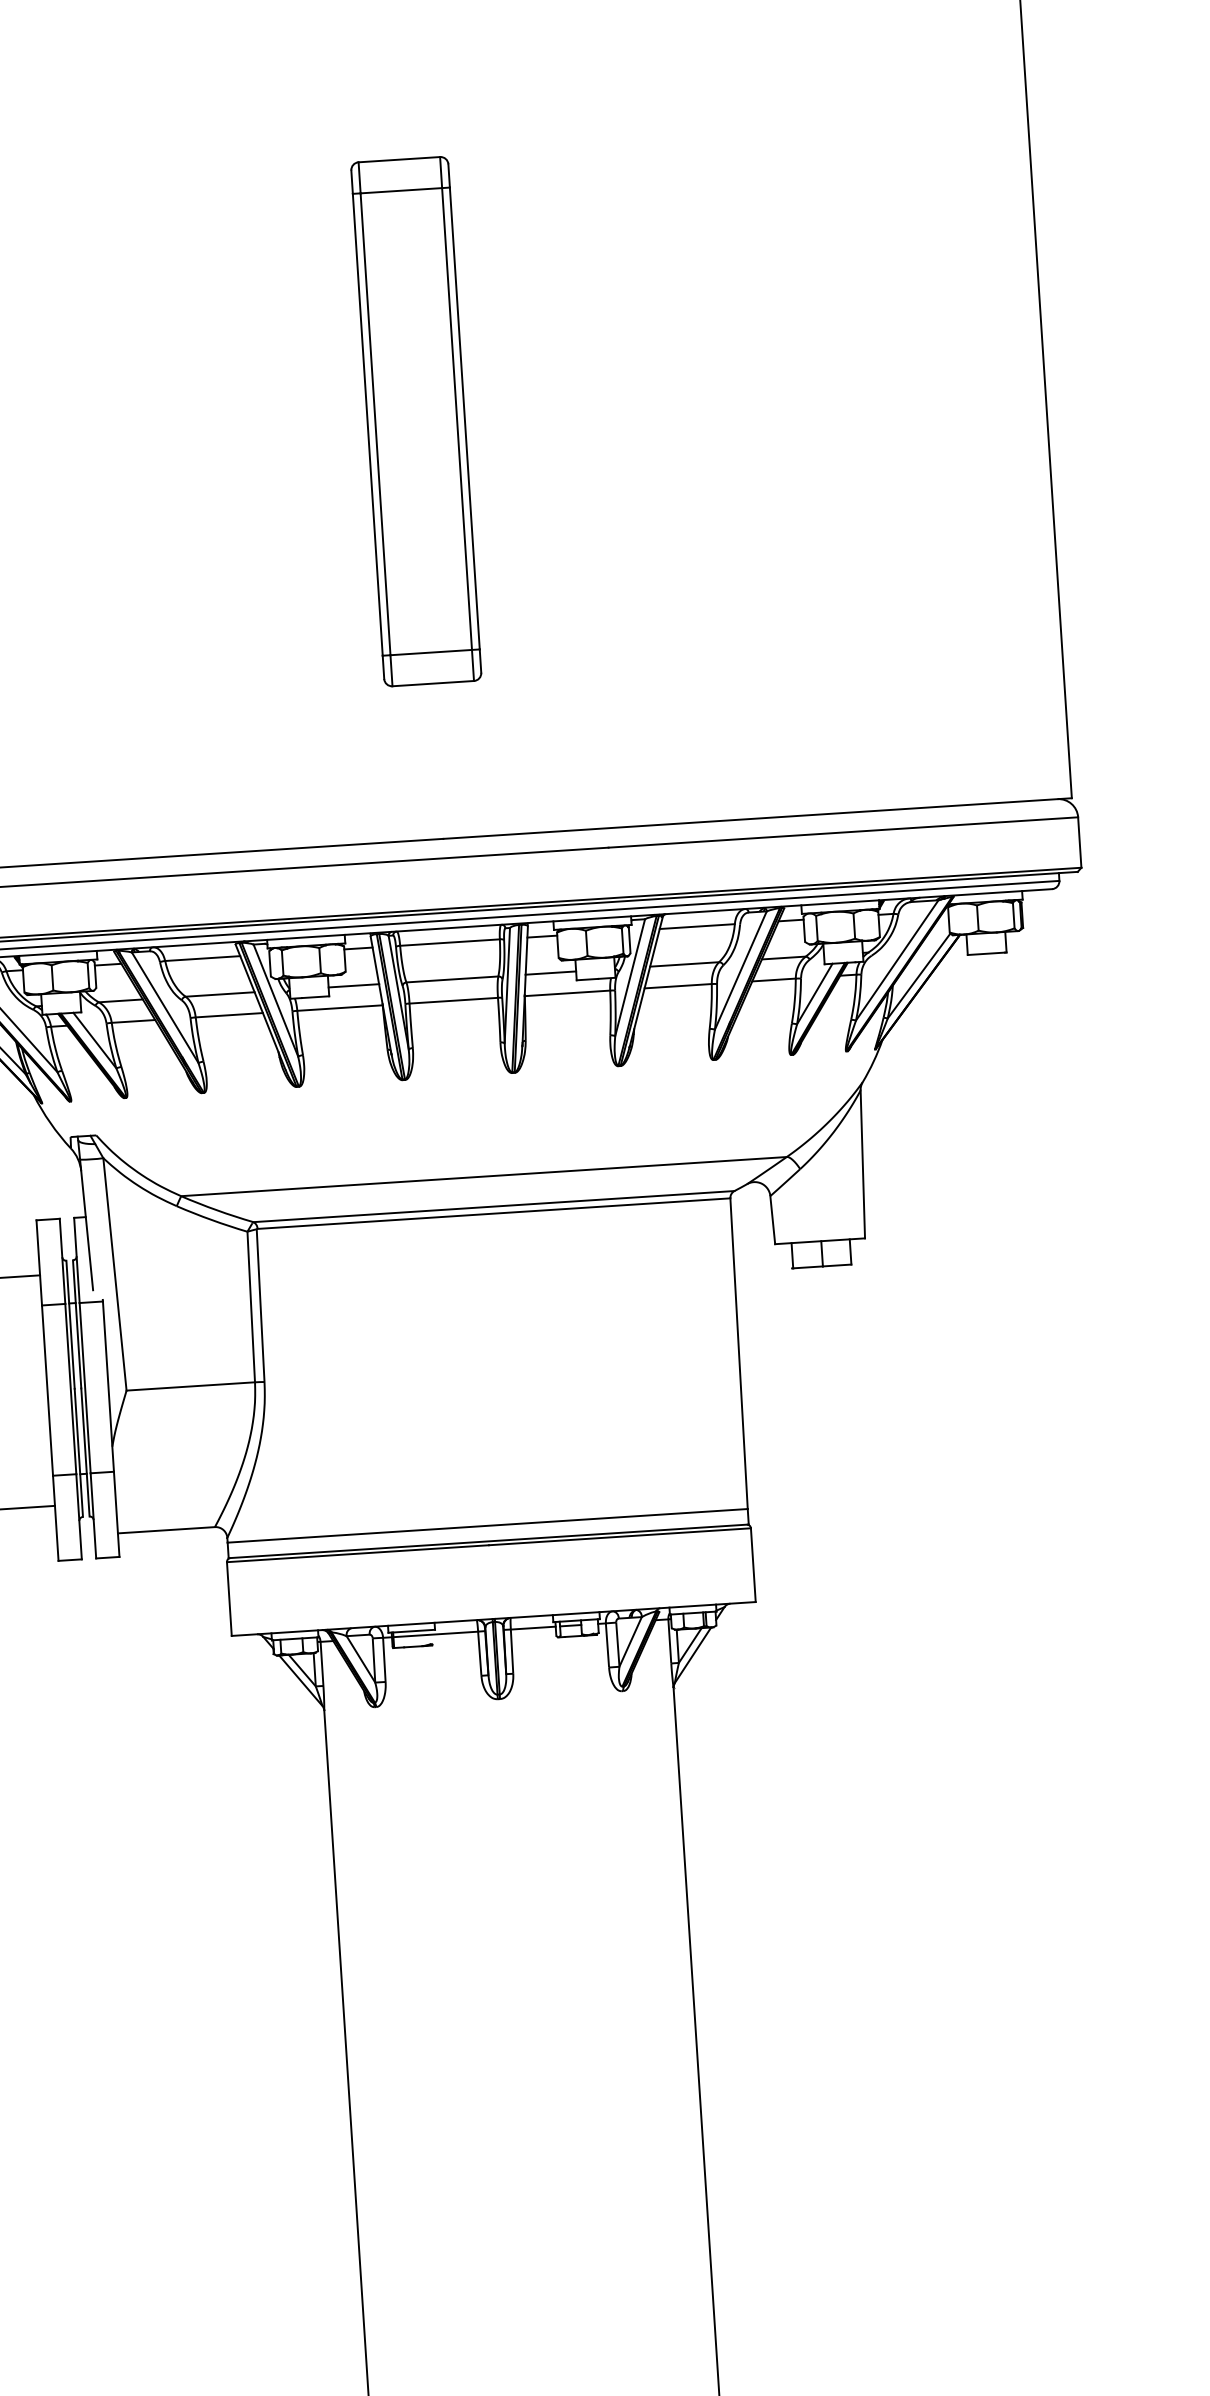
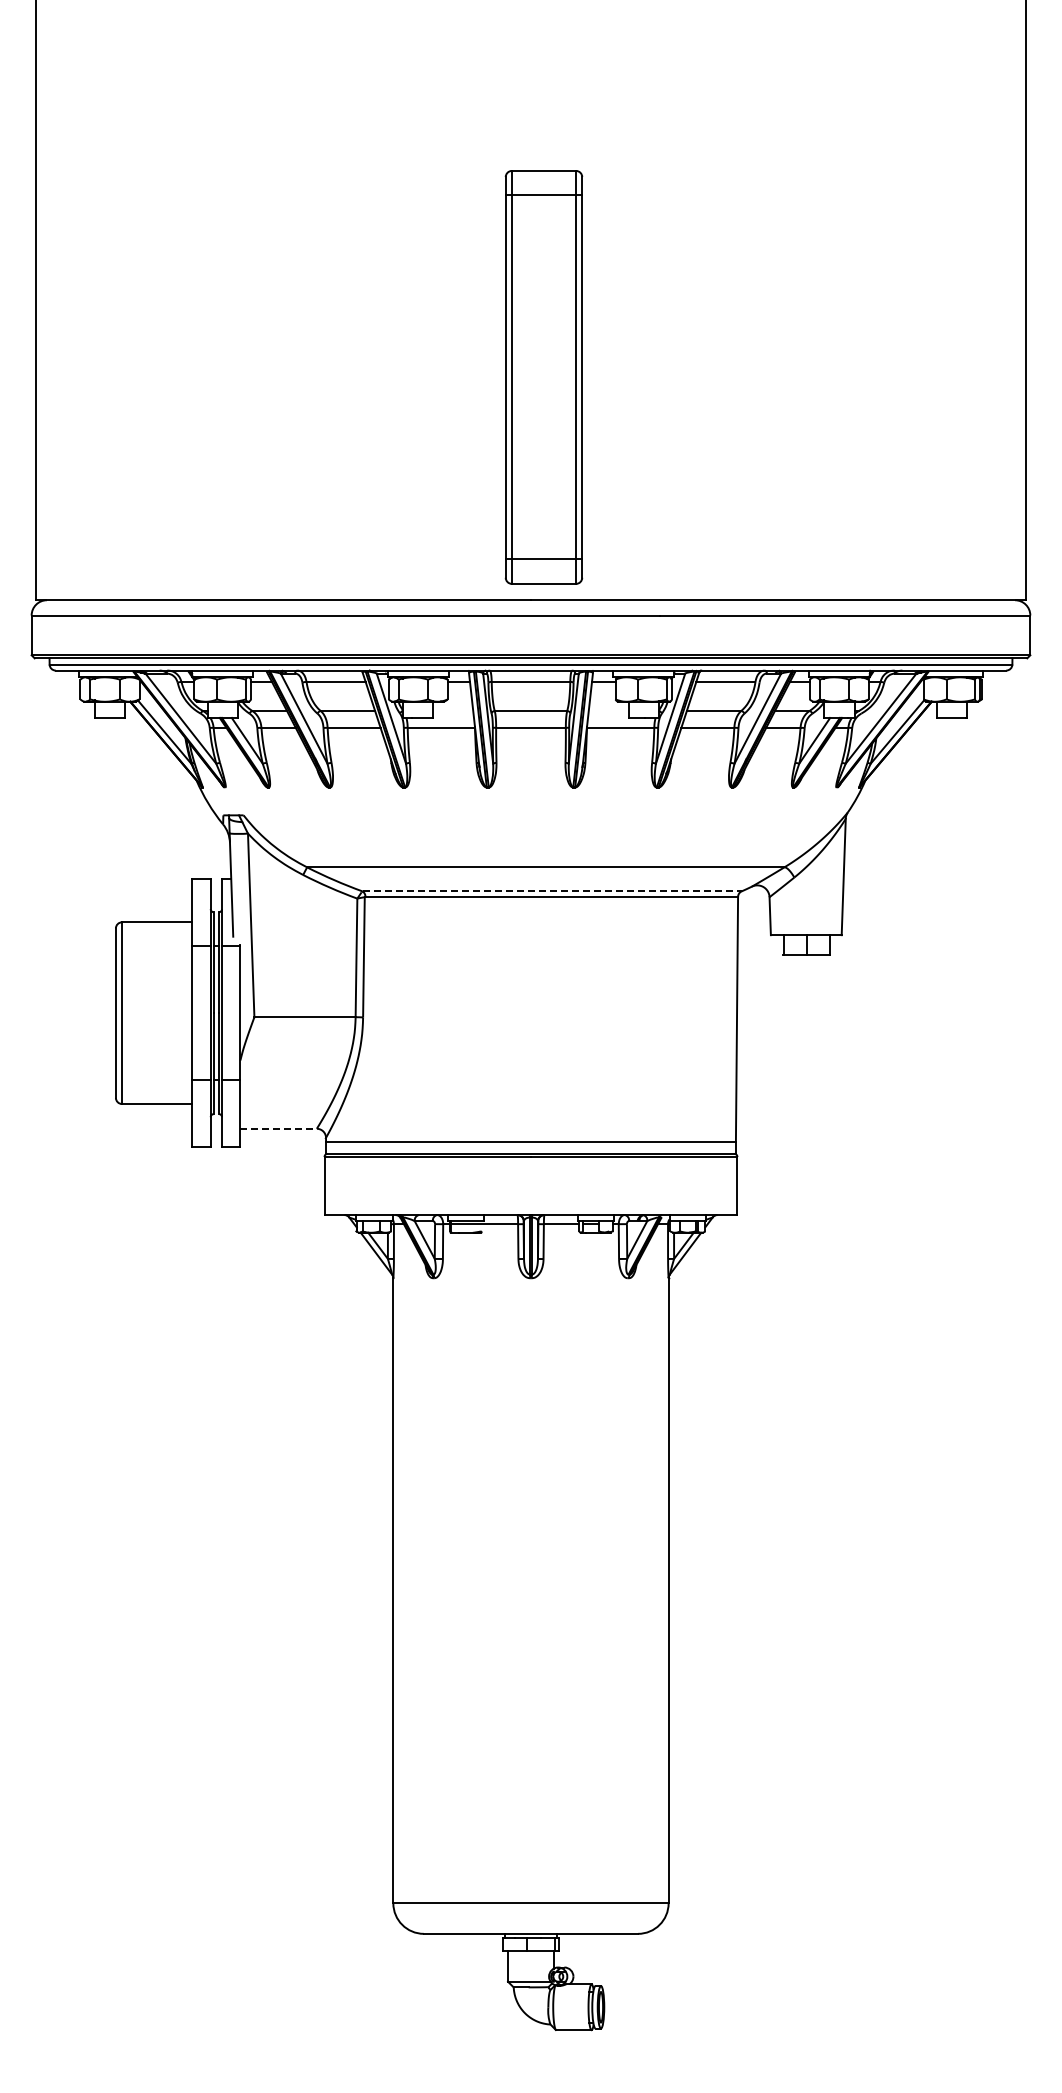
part: (415, 421) -> (543, 377), moved
line: (550, 973) -> (608, 711), removed
line: (354, 986) -> (453, 711), removed
line: (494, 1206) -> (552, 891), solid -> dashed
line: (167, 1529) -> (279, 1128), solid -> dashed

